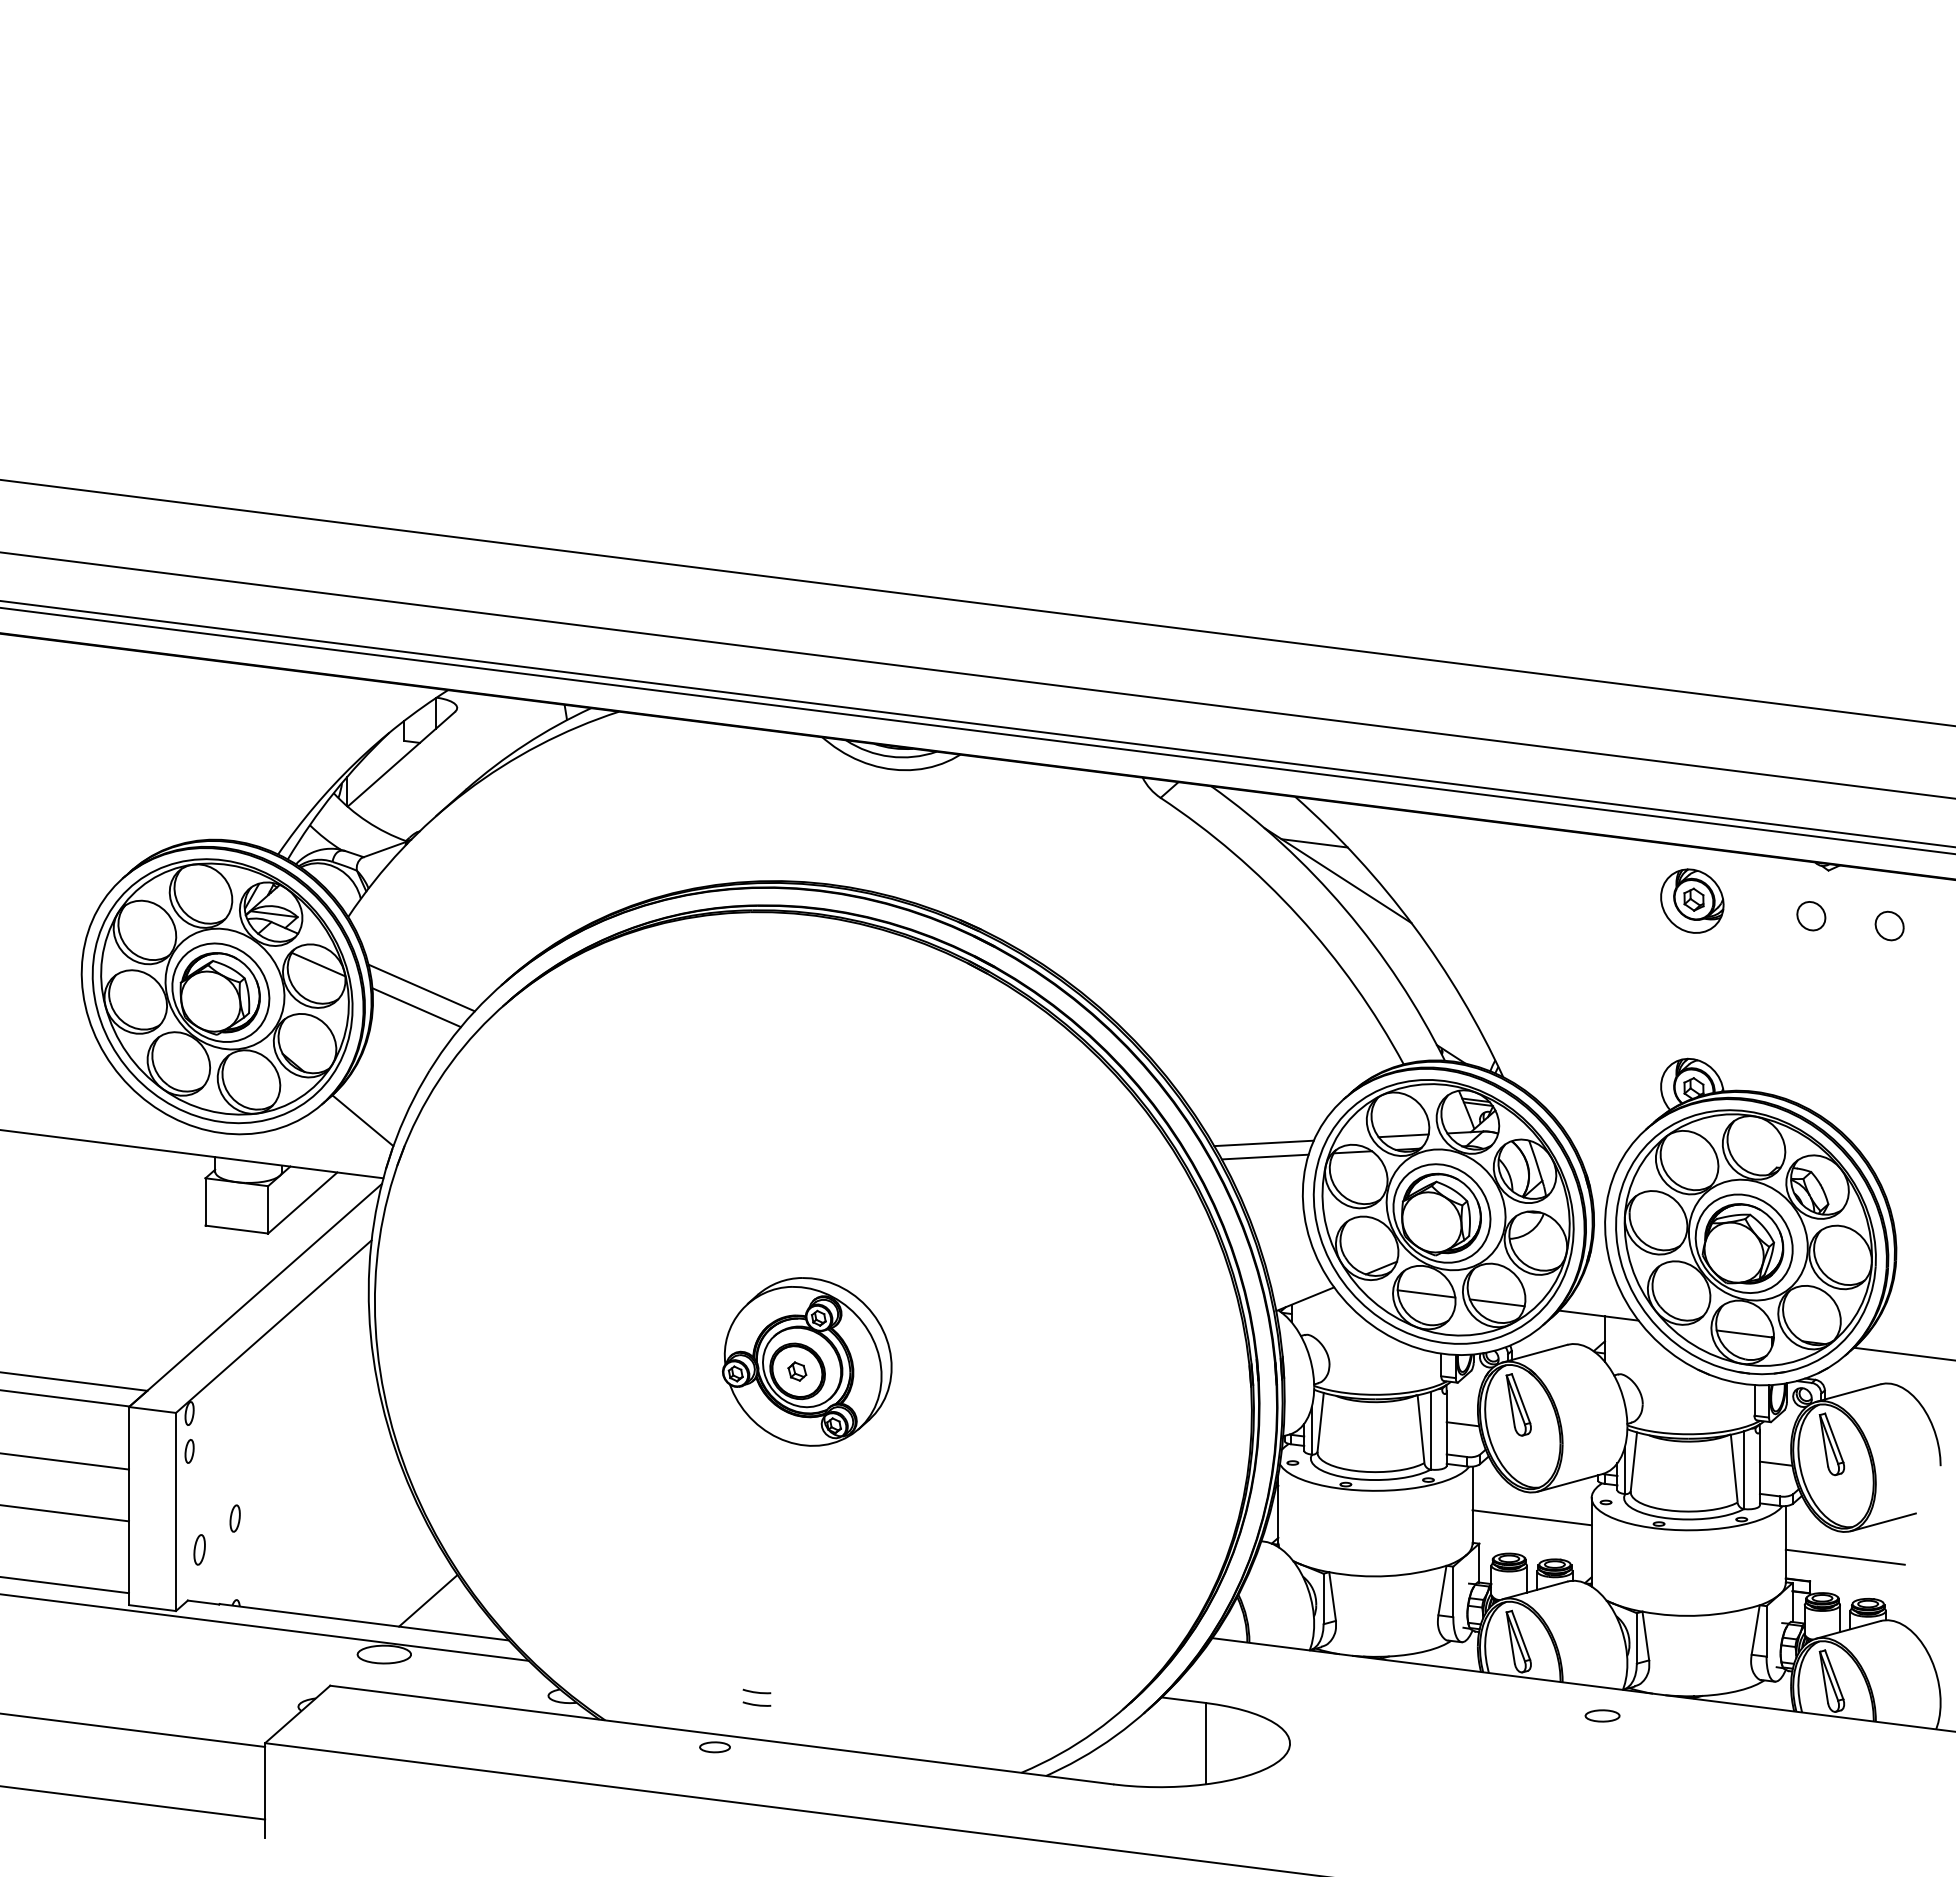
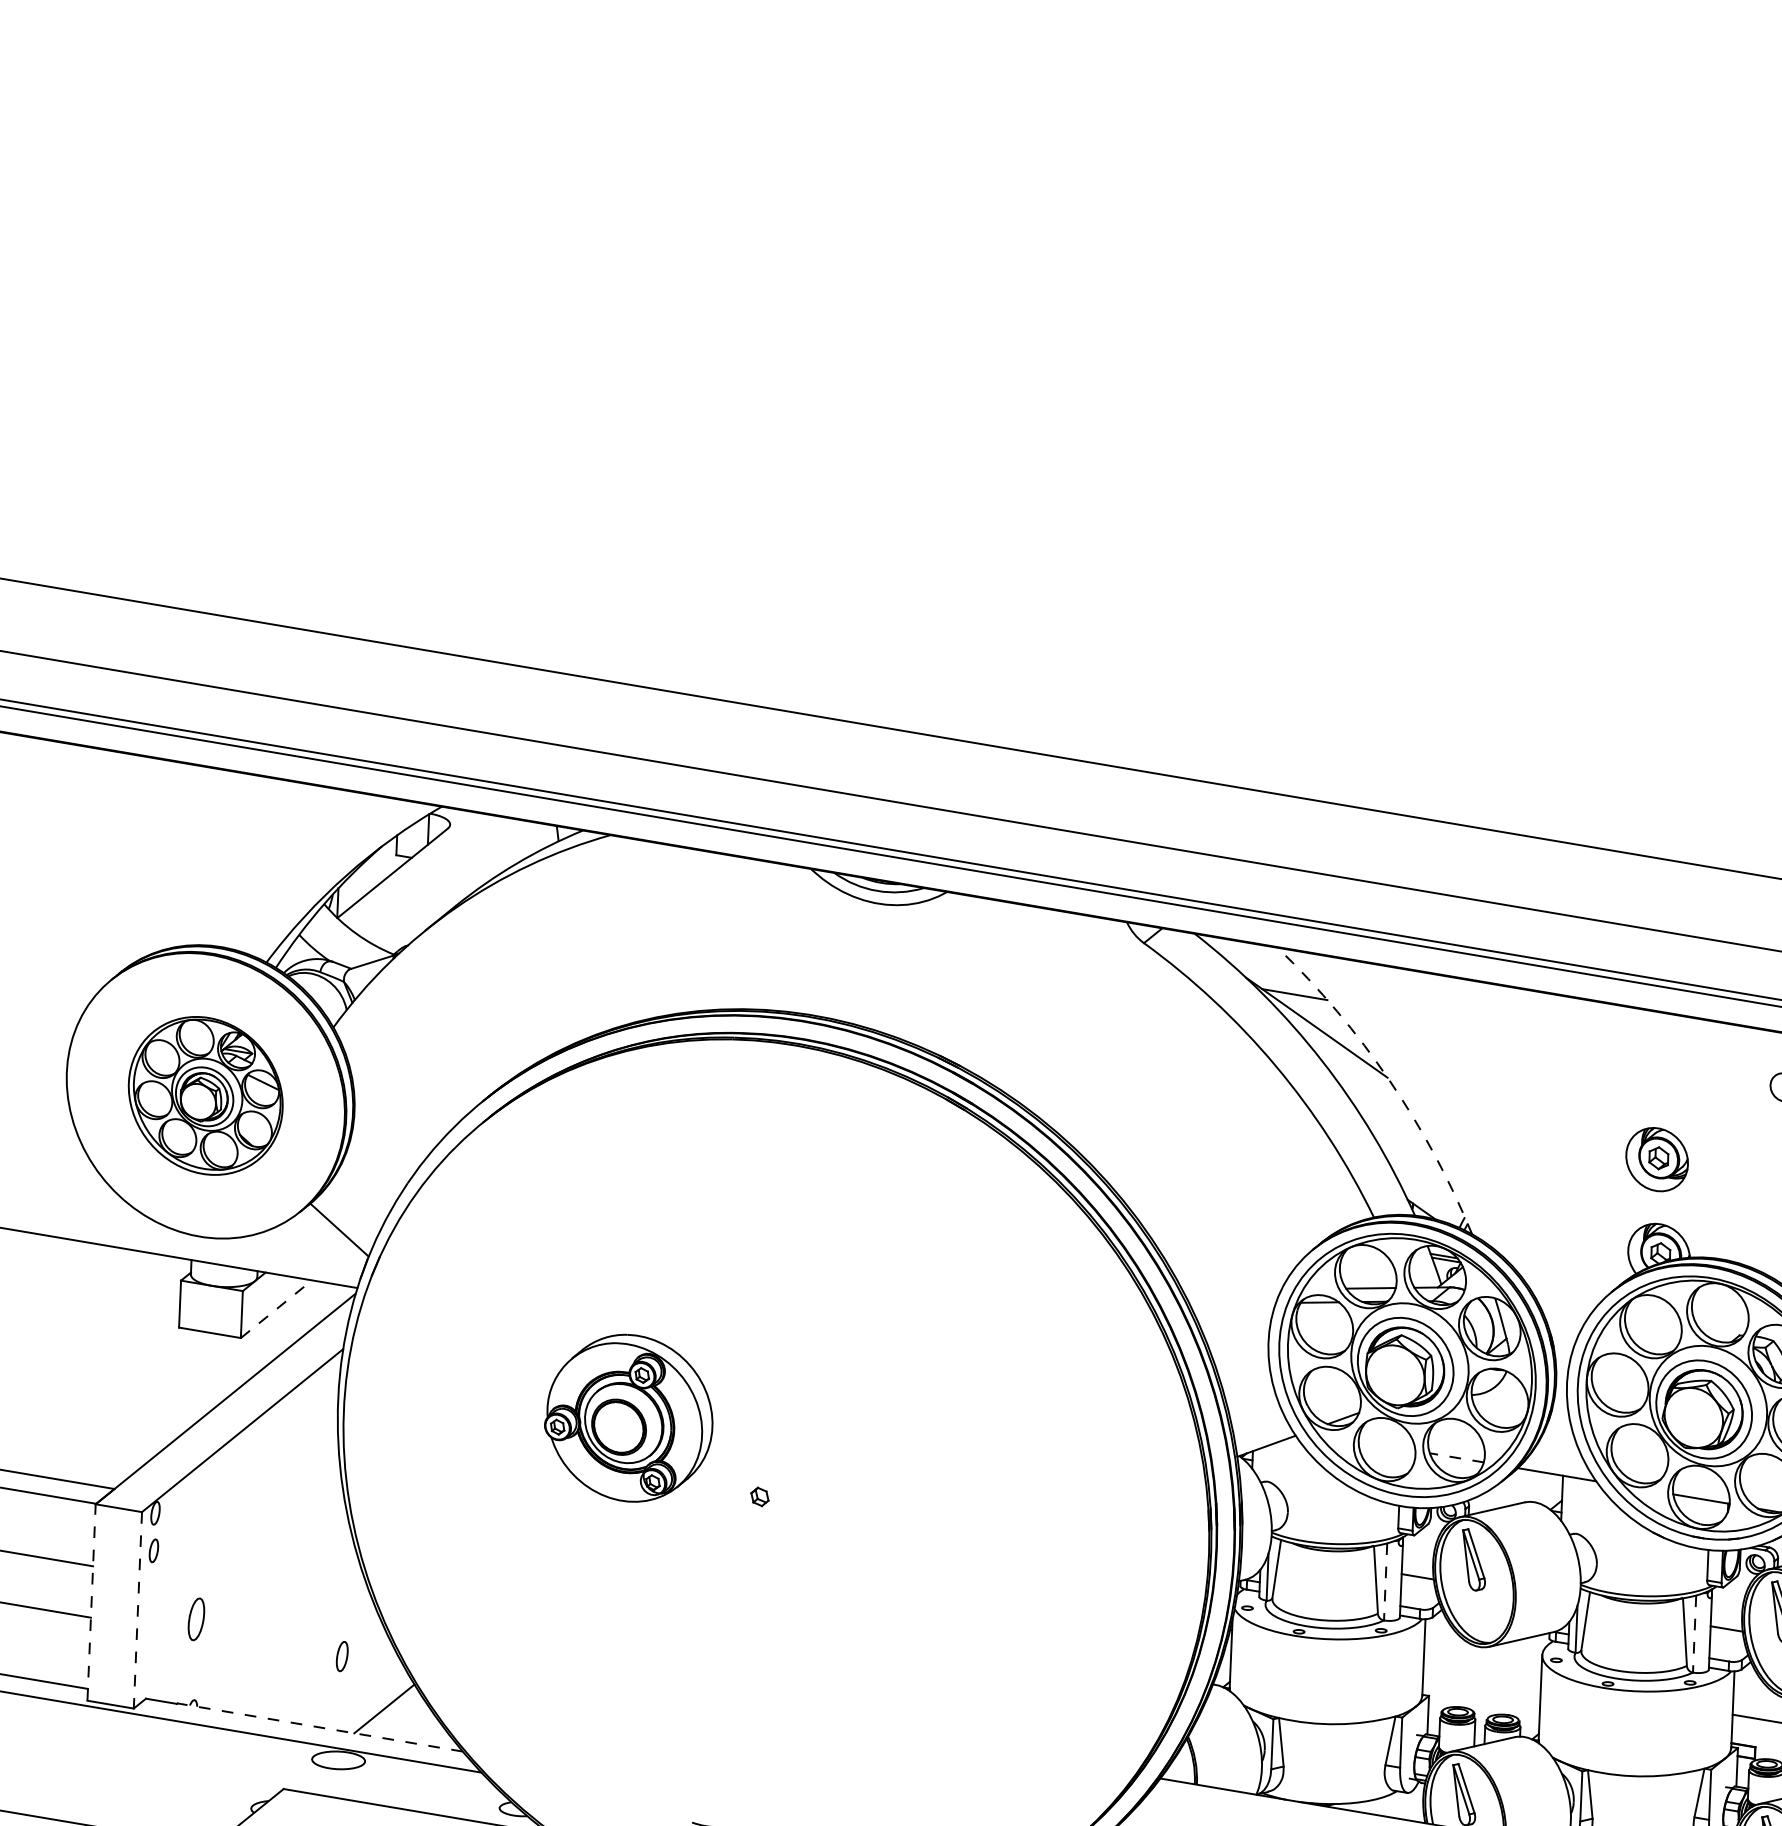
part: (1692, 900) -> (1657, 1158), moved
arc: (1413, 926) -> (1389, 1081), solid -> dashed
line: (421, 987) -> (403, 1100), removed
part: (222, 991) -> (205, 1096), size x0.6
line: (416, 1007) -> (397, 1120), removed
line: (1263, 1143) -> (1231, 1290), removed
line: (1264, 1156) -> (1232, 1303), removed
line: (303, 1202) -> (277, 1308), solid -> dashed
line: (1426, 1293) -> (1387, 1445), removed
line: (1497, 1302) -> (1457, 1457), solid -> dashed
part: (807, 1361) -> (629, 1417), moved
line: (1430, 1430) -> (1385, 1581), solid -> dashed
line: (1744, 1470) -> (1695, 1634), solid -> dashed
line: (129, 1505) -> (92, 1601), solid -> dashed
line: (176, 1512) -> (138, 1610), solid -> dashed
line: (1531, 1517) -> (1481, 1672), removed
part: (234, 1518) -> (195, 1619), size x1.6
part: (199, 1549) -> (342, 1656), moved
line: (364, 1622) -> (320, 1727), solid -> dashed
arc: (756, 1691) -> (706, 1812), removed

